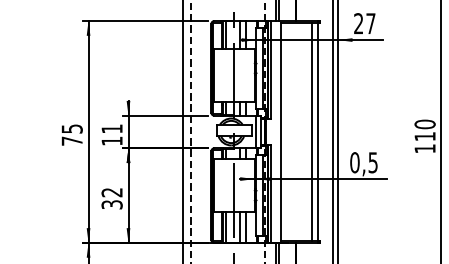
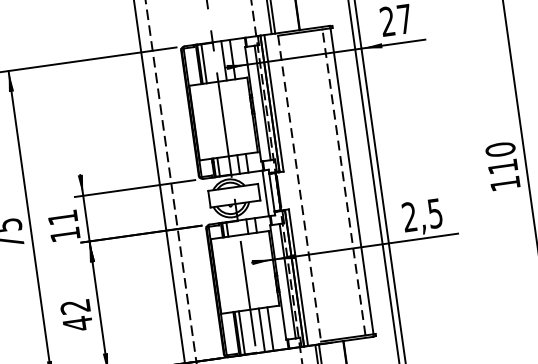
line: (312, 131) -> (344, 181), solid -> dashed
line: (280, 132) -> (299, 189), solid -> dashed
text: (354, 162) -> (409, 216), 0,5 -> 2,5
text: (111, 204) -> (76, 323), 32 -> 42

